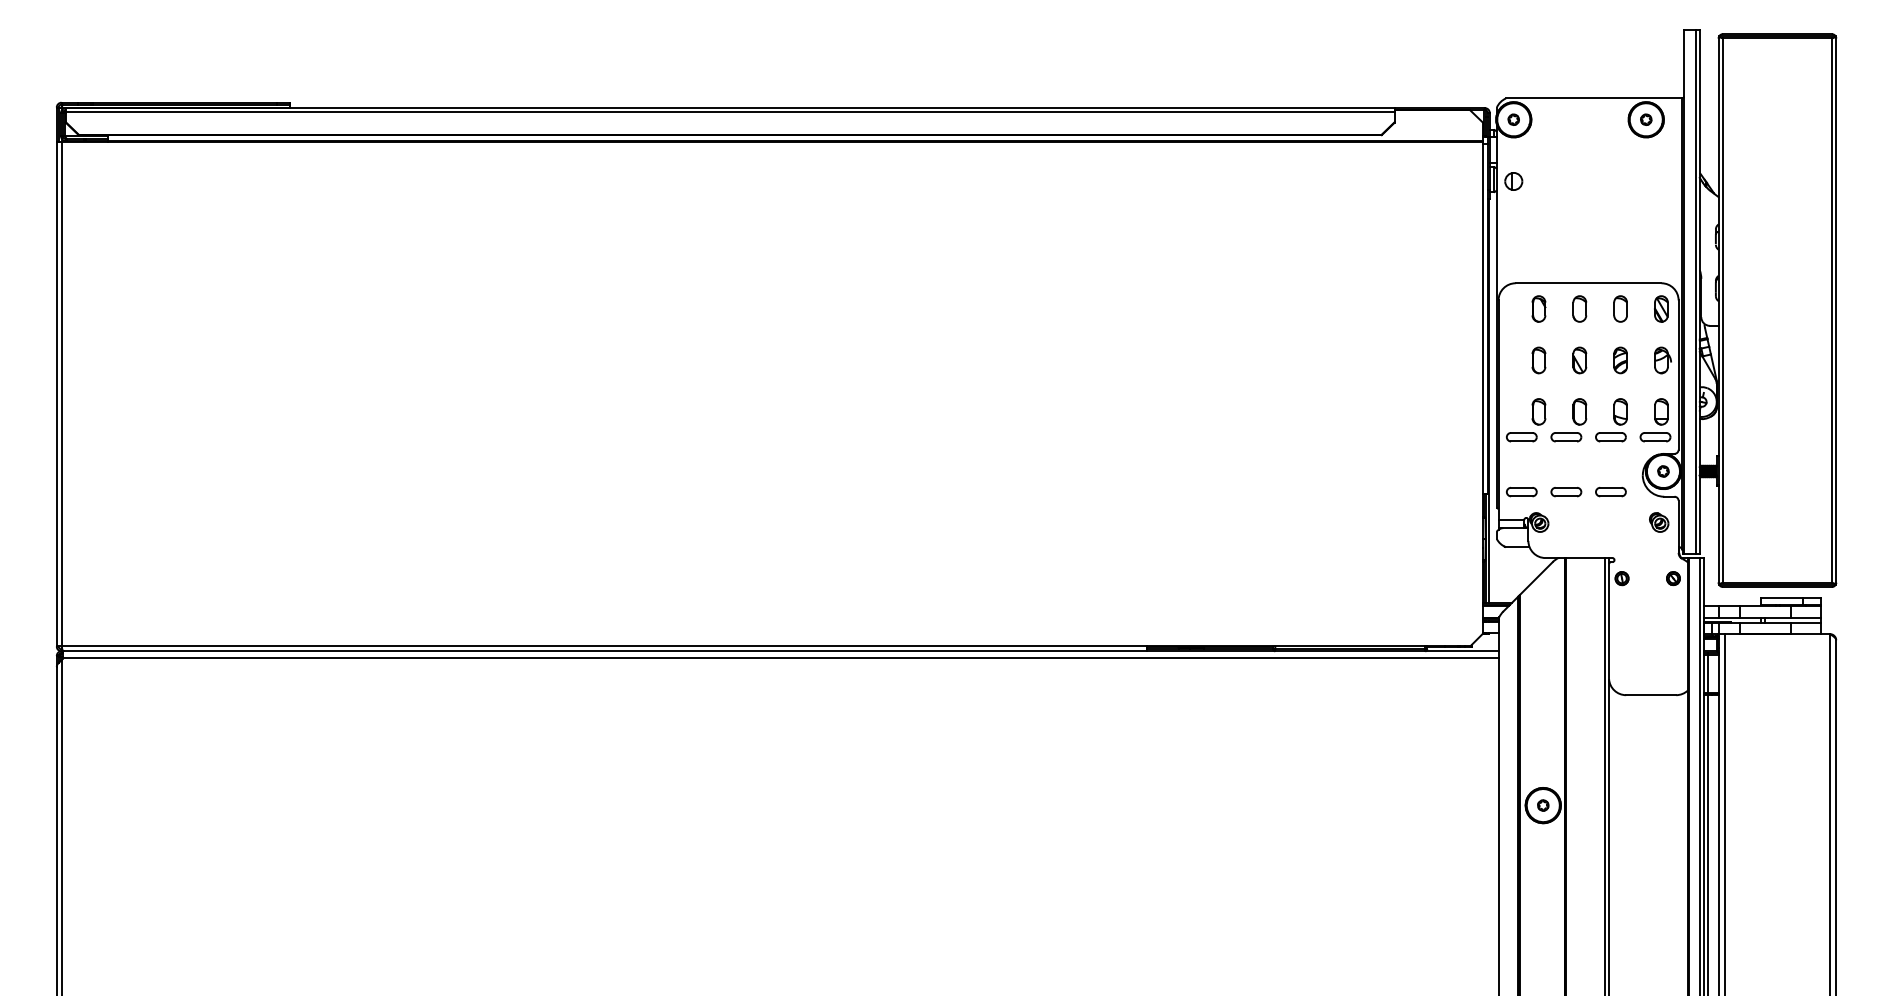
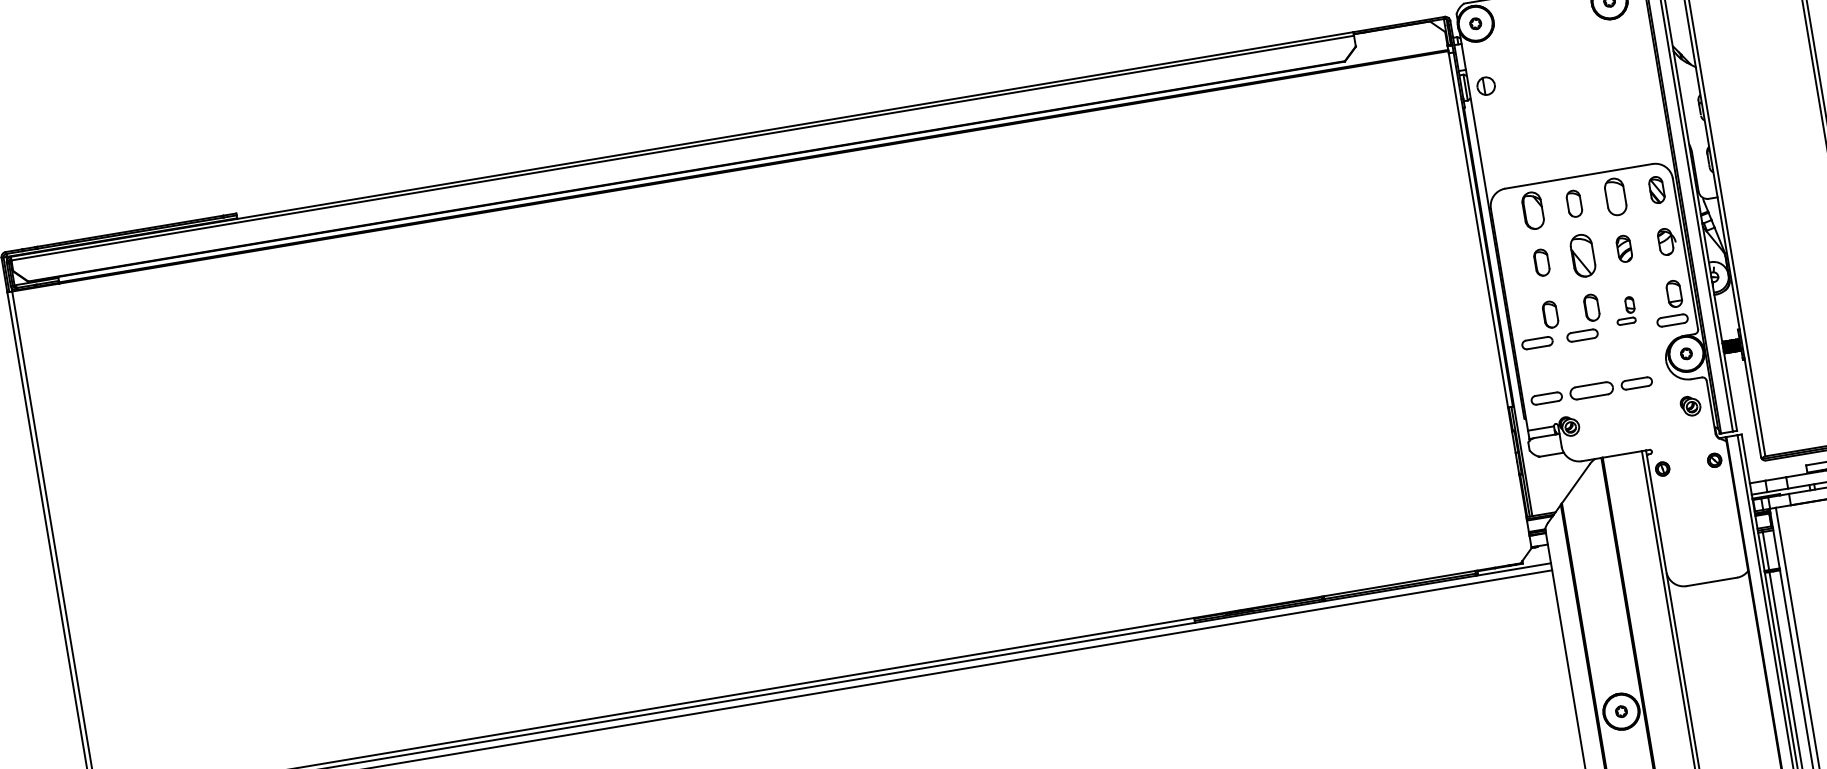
part: (1538, 308) -> (1532, 210), size x1.4
part: (1620, 308) -> (1615, 196), size x1.4
part: (1579, 360) -> (1582, 255), size x1.6
part: (1611, 420) -> (1625, 311), size x0.6
part: (1566, 492) -> (1592, 391), size x1.4

